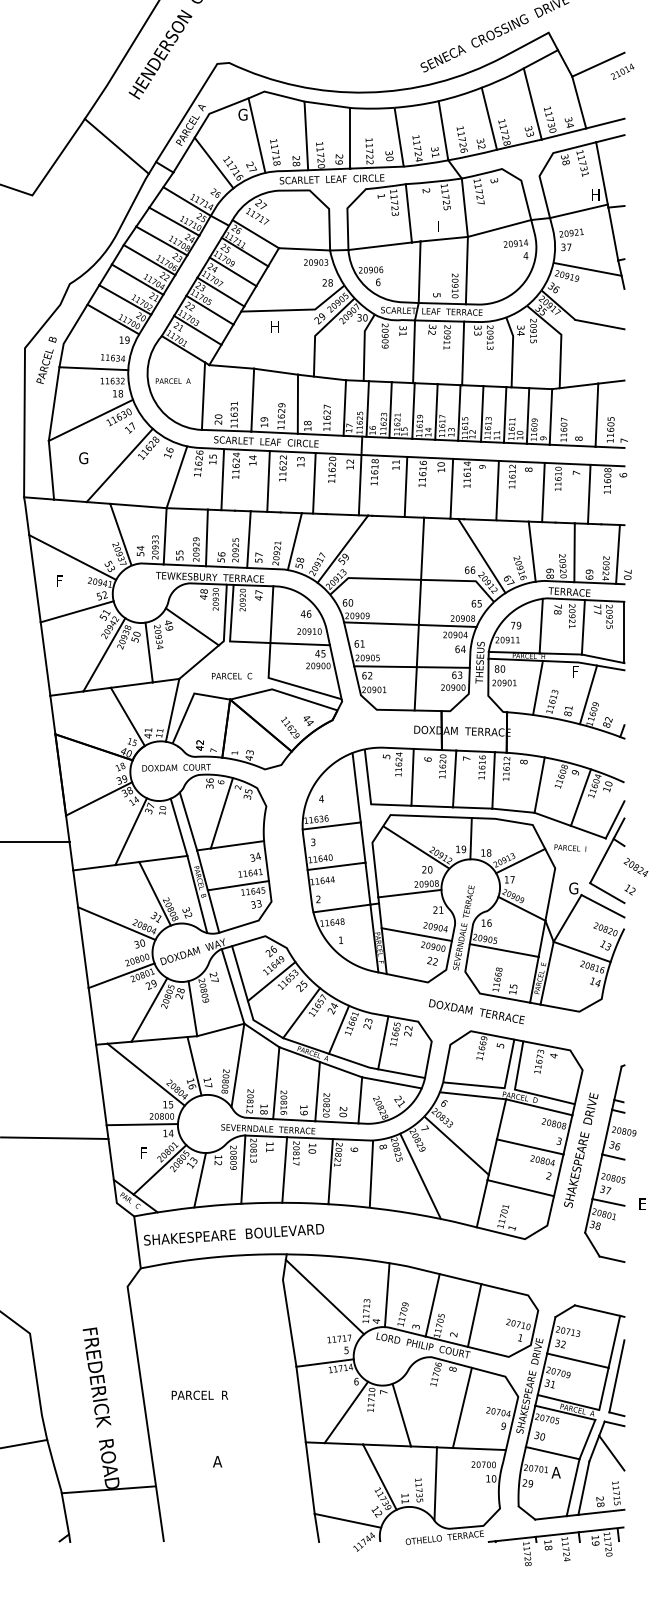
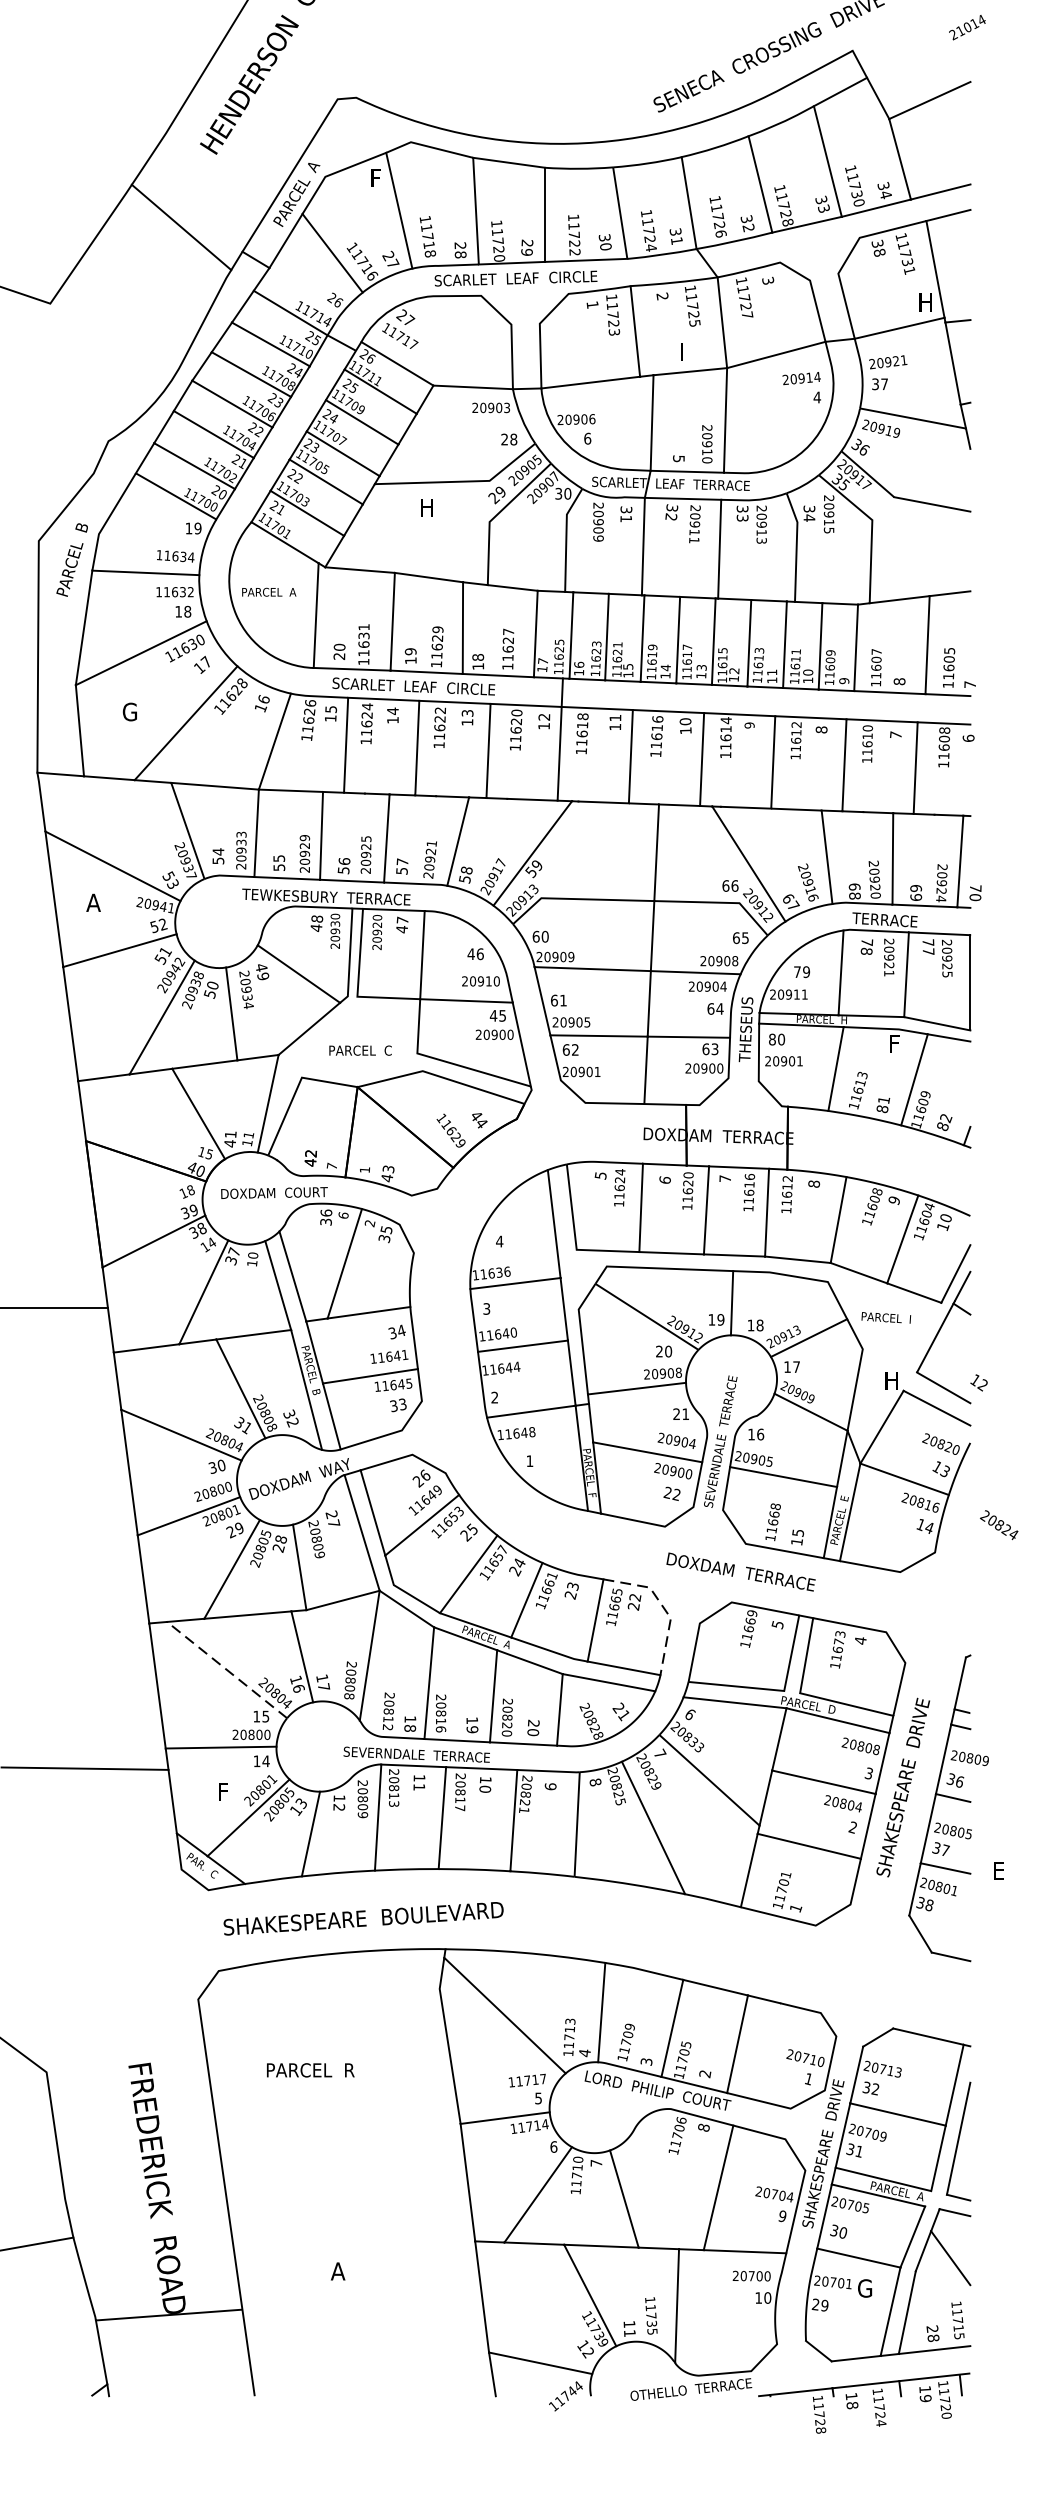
text: (622, 71) -> (967, 27), moved
text: (242, 114) -> (376, 177), G -> F
text: (59, 580) -> (92, 902), F -> A
text: (635, 867) -> (998, 1525), moved
text: (573, 888) -> (891, 1380), G -> H
line: (427, 1034) -> (664, 1607), solid -> dashed
line: (146, 1074) -> (227, 1669), solid -> dashed
line: (137, 1242) -> (213, 1930), removed
text: (199, 1394) -> (309, 2069), moved
text: (556, 1472) -> (864, 2288), A -> G

